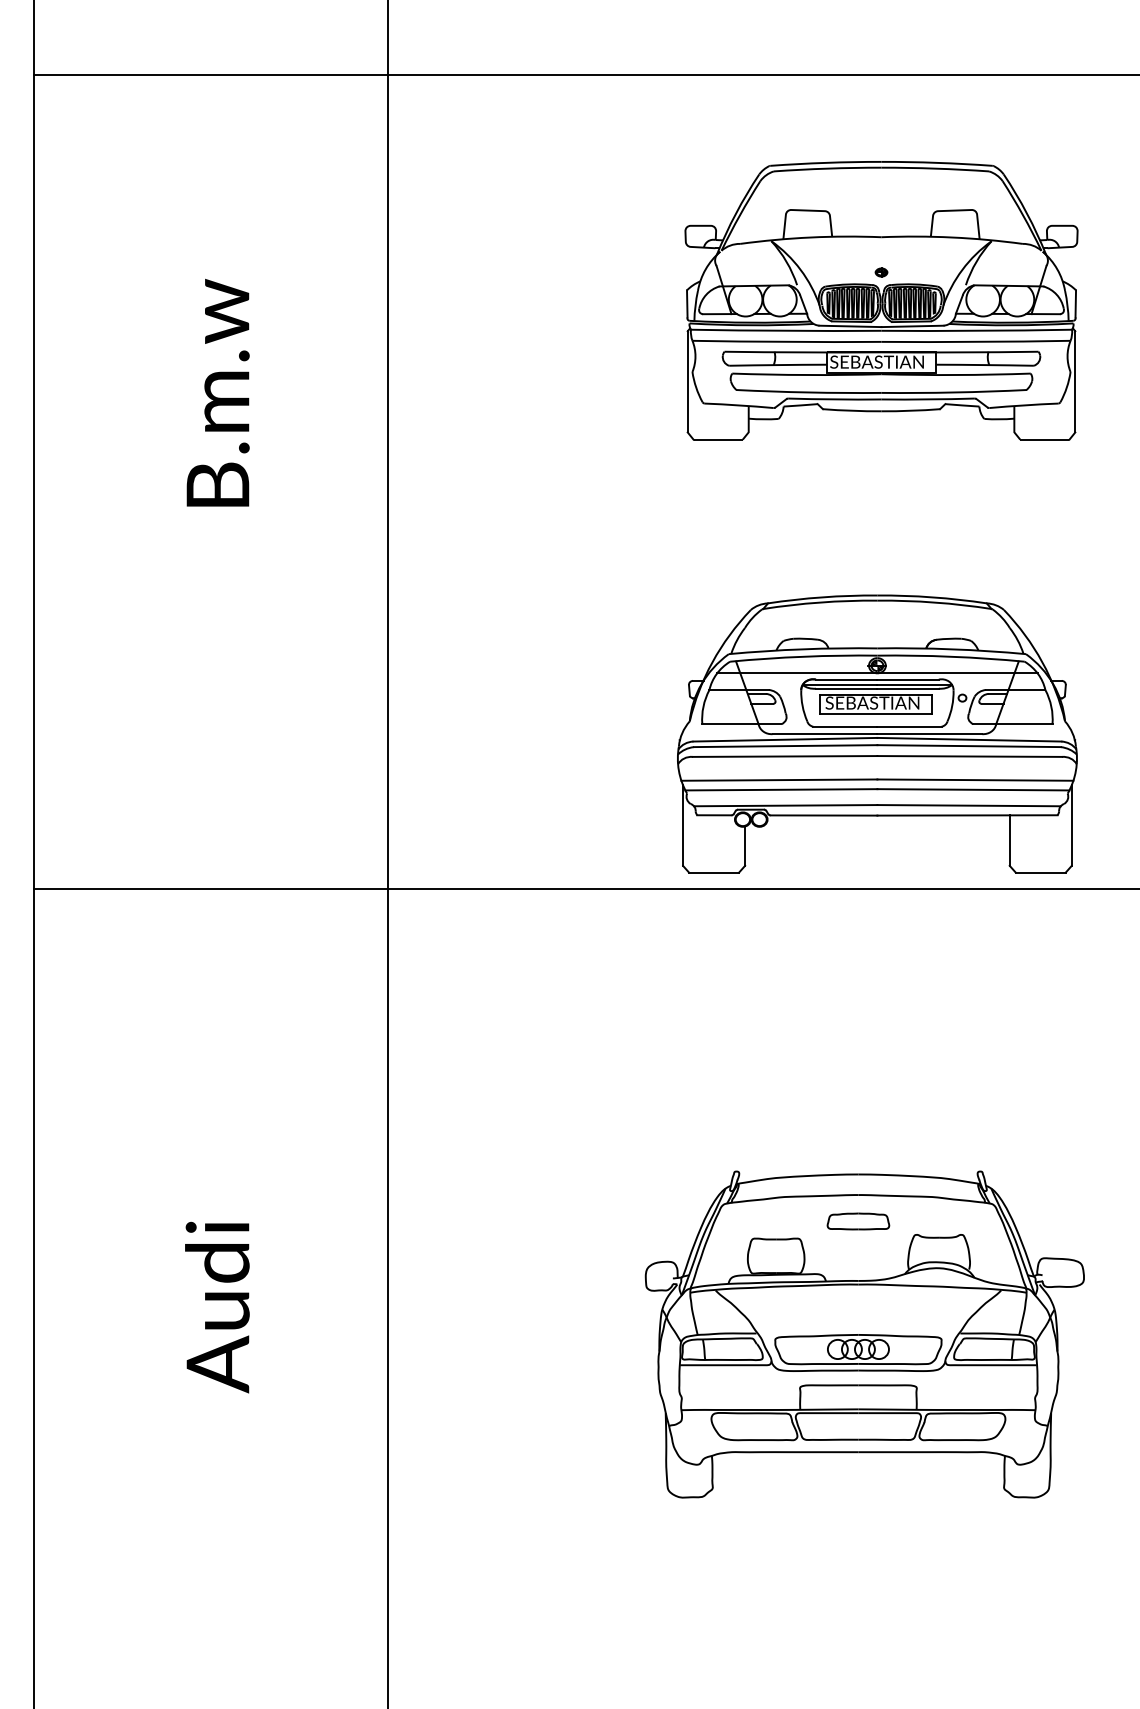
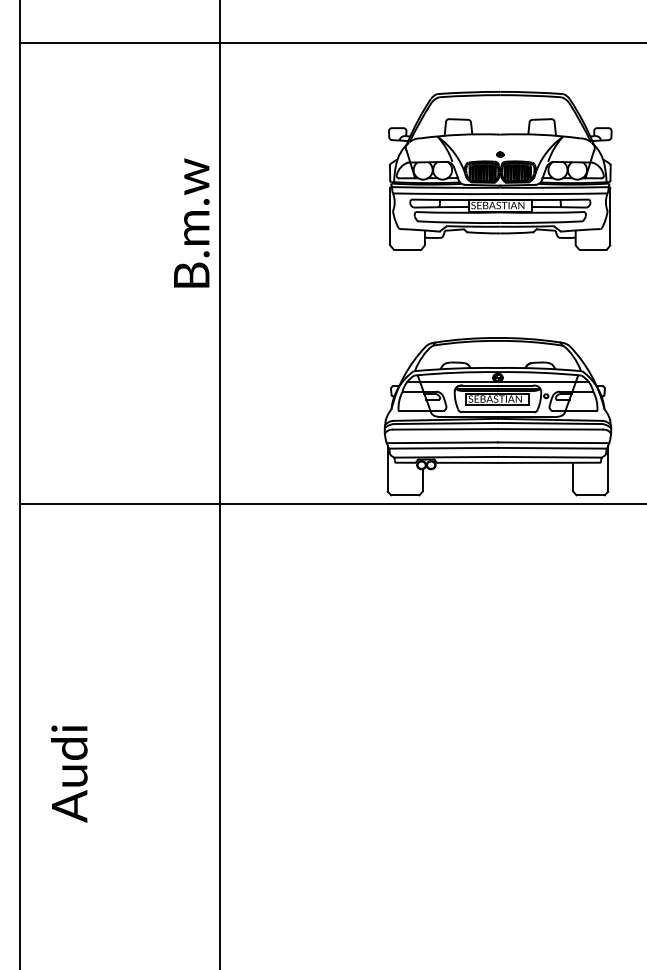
text: (217, 392) -> (191, 222), moved
text: (217, 1306) -> (69, 773), moved
part: (864, 1334) -> (490, 757), removed

